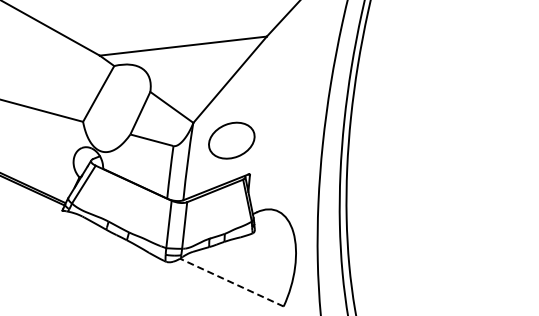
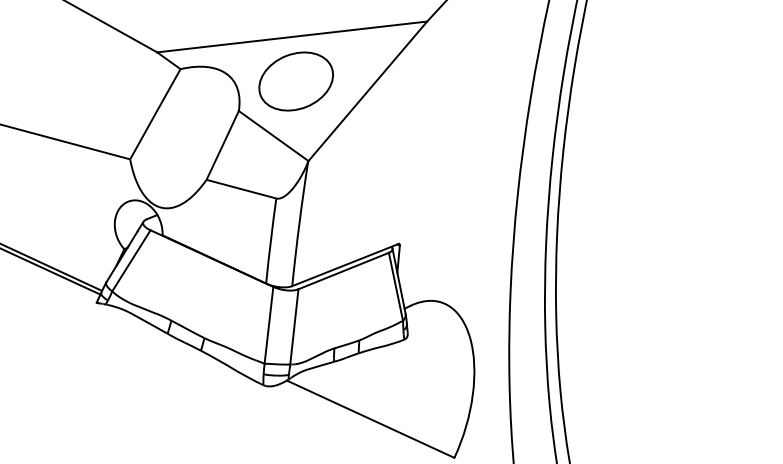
part: (231, 140) -> (295, 81), moved
line: (231, 282) -> (370, 419), dashed -> solid

